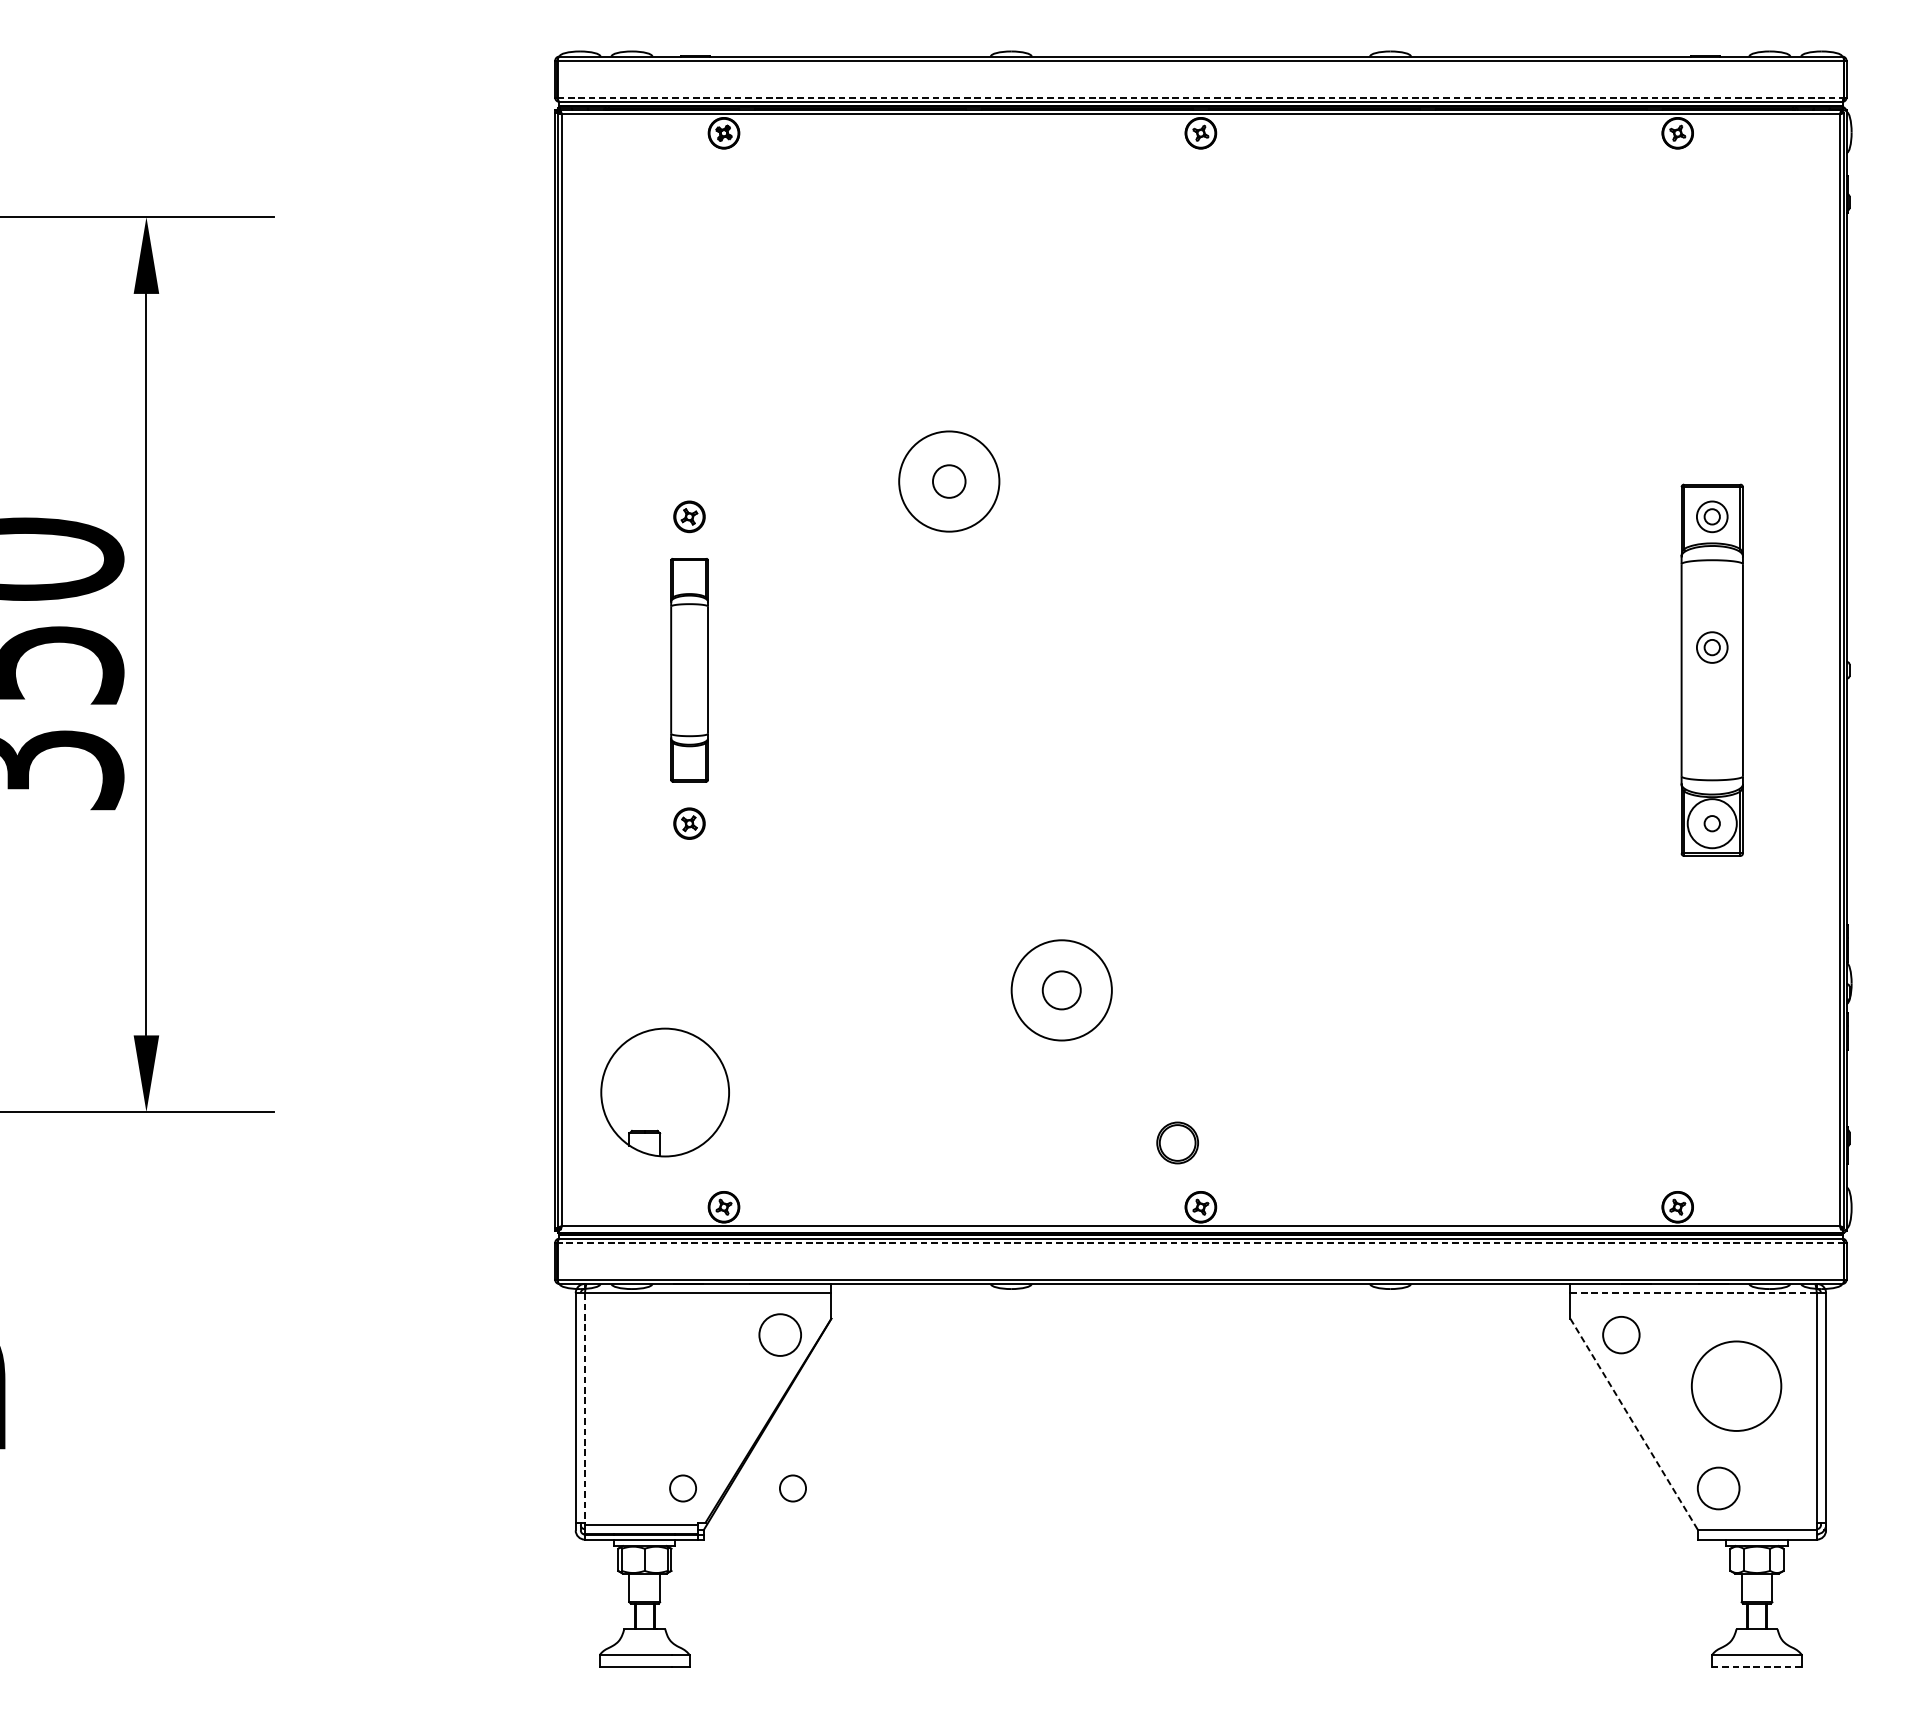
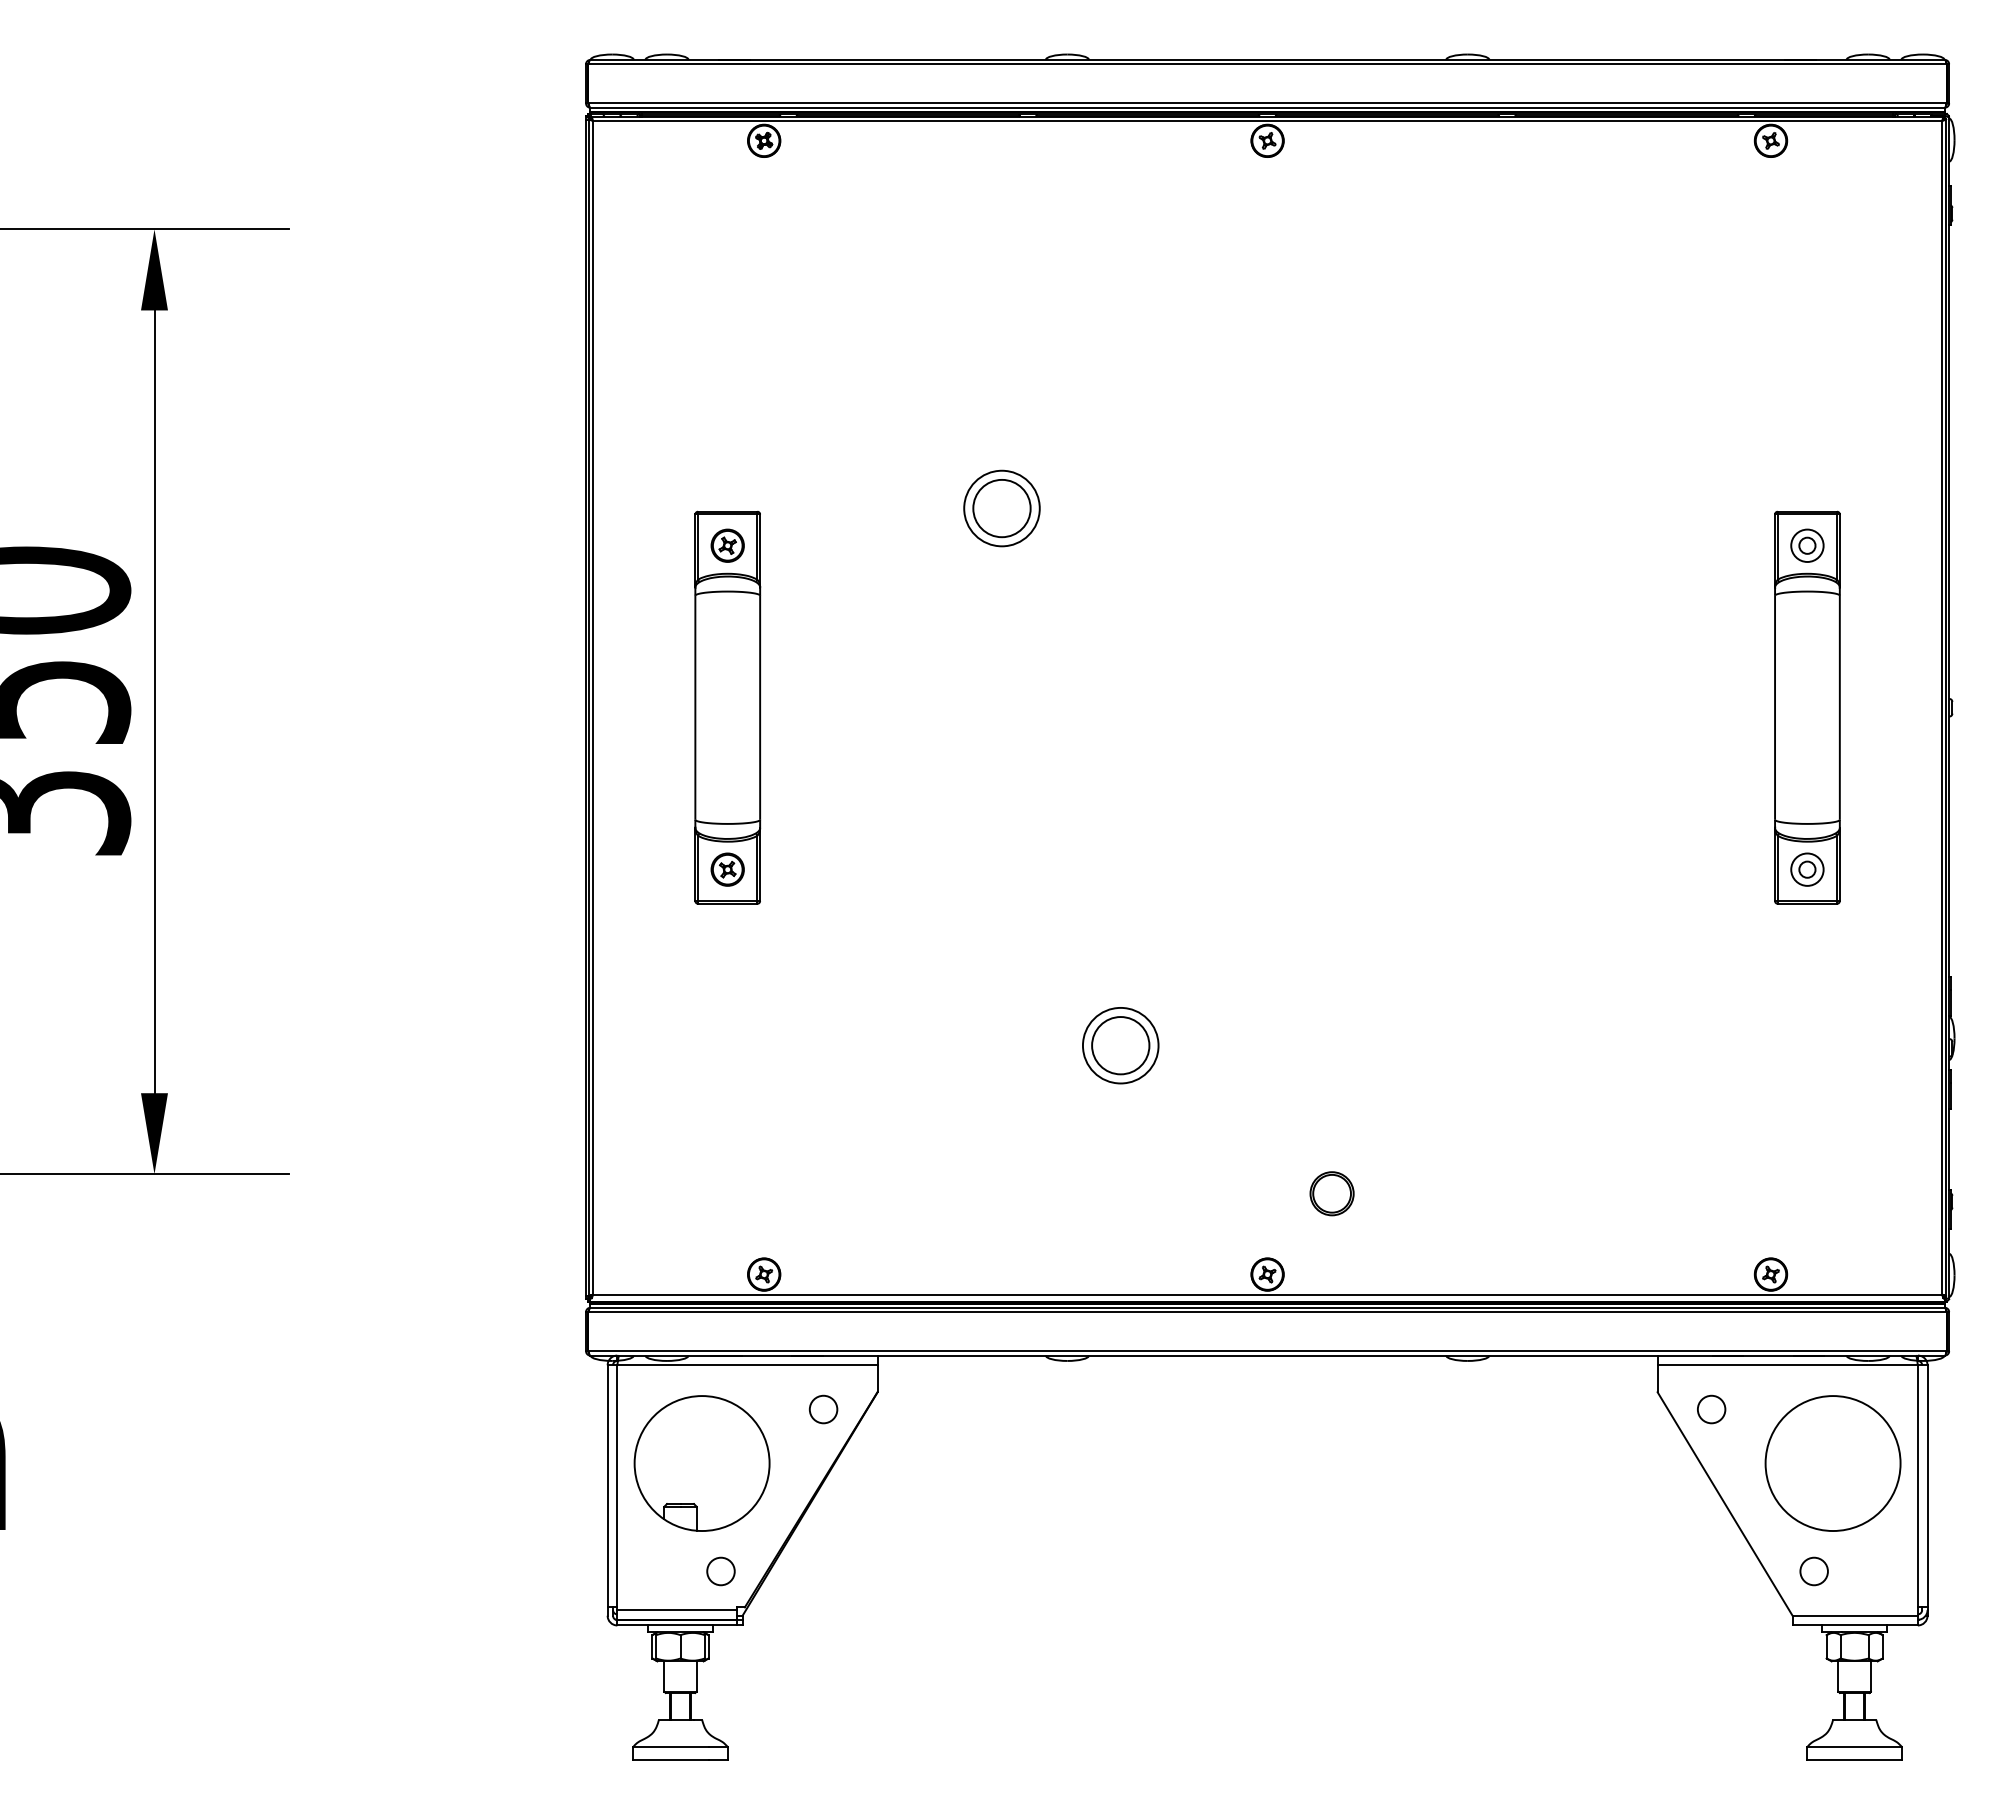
line: (1201, 97) -> (1268, 103), dashed -> solid
circle: (948, 481) -> (1001, 508), size x0.71
circle: (948, 481) -> (1001, 508), size x1.67
part: (1712, 647) -> (1807, 683), removed
part: (689, 670) -> (727, 707), size x1.67
circle: (1712, 823) -> (1807, 869), size x0.62
circle: (1061, 990) -> (1120, 1045), size x0.71
circle: (1061, 990) -> (1120, 1045), size x1.43
part: (664, 1092) -> (701, 1463), moved
part: (1177, 1142) -> (1331, 1193), moved
line: (1200, 1243) -> (1267, 1312), dashed -> solid
line: (1693, 1293) -> (1787, 1365), dashed -> solid
circle: (780, 1335) -> (823, 1409), size x0.62
circle: (1621, 1335) -> (1711, 1409), size x0.71
circle: (1736, 1386) -> (1832, 1463), size x1.43
line: (585, 1407) -> (617, 1486), dashed -> solid
line: (1634, 1425) -> (1725, 1504), dashed -> solid
circle: (792, 1488) -> (836, 1571), removed
circle: (1718, 1488) -> (1813, 1571), size x0.62
line: (1756, 1667) -> (1854, 1760), dashed -> solid

